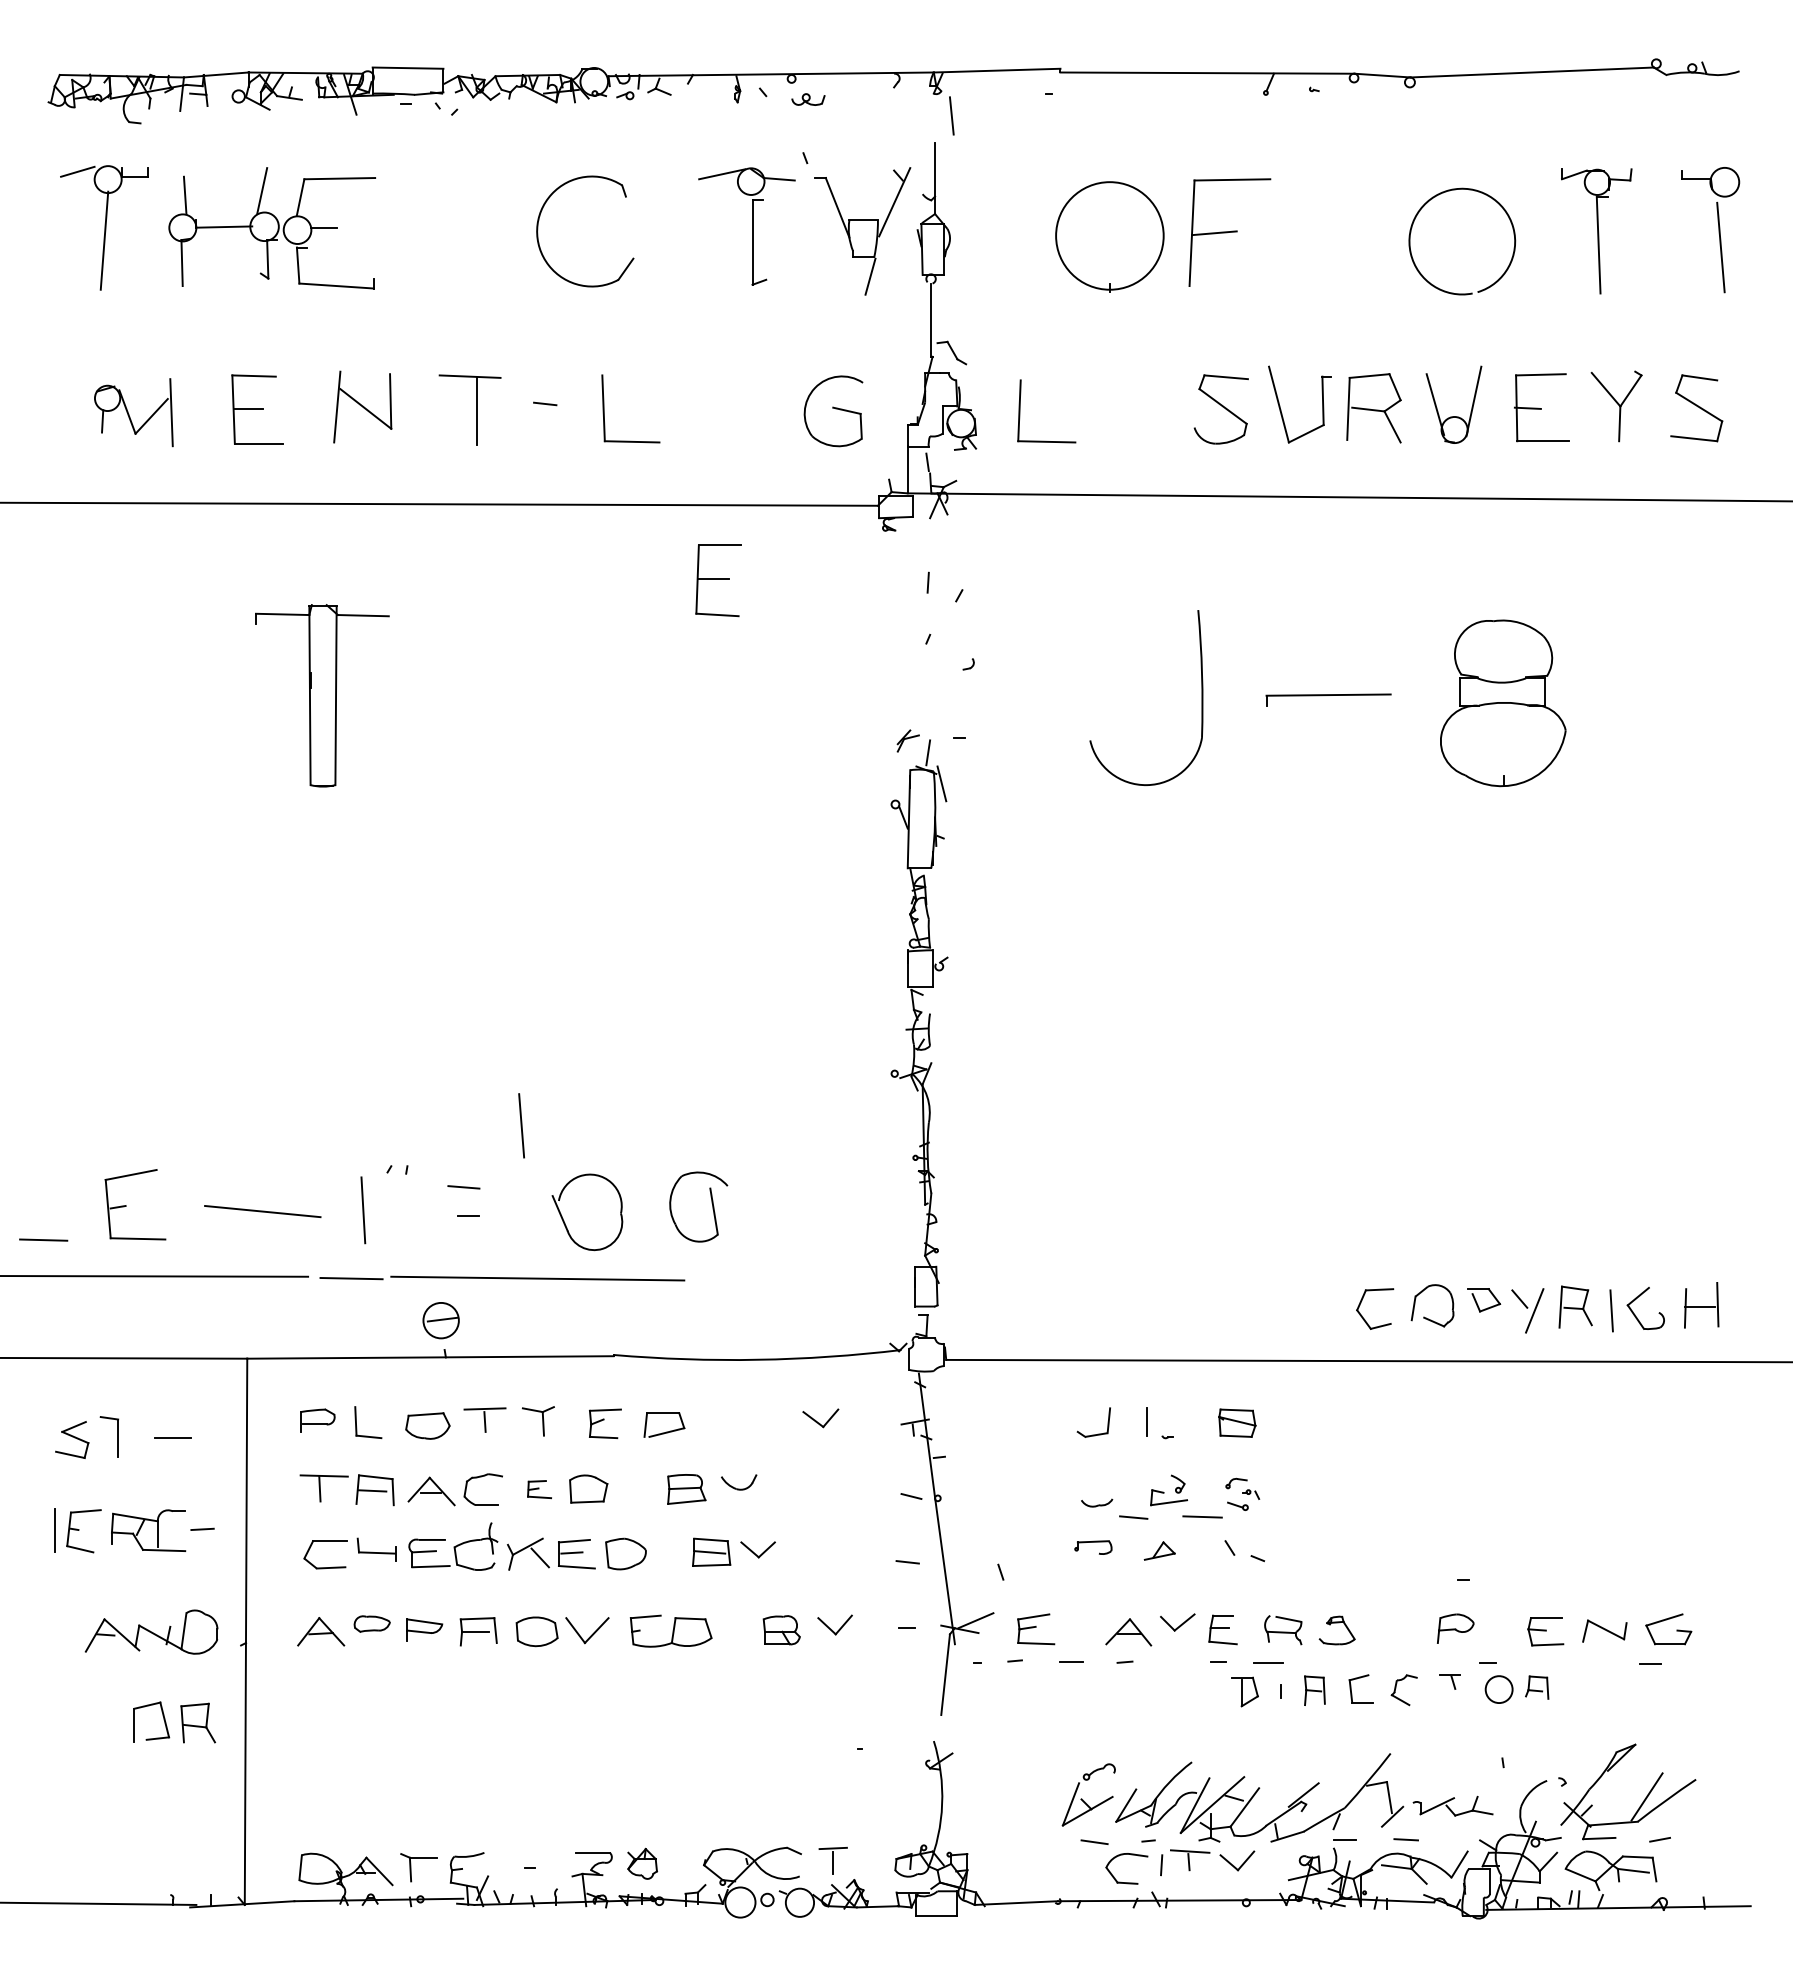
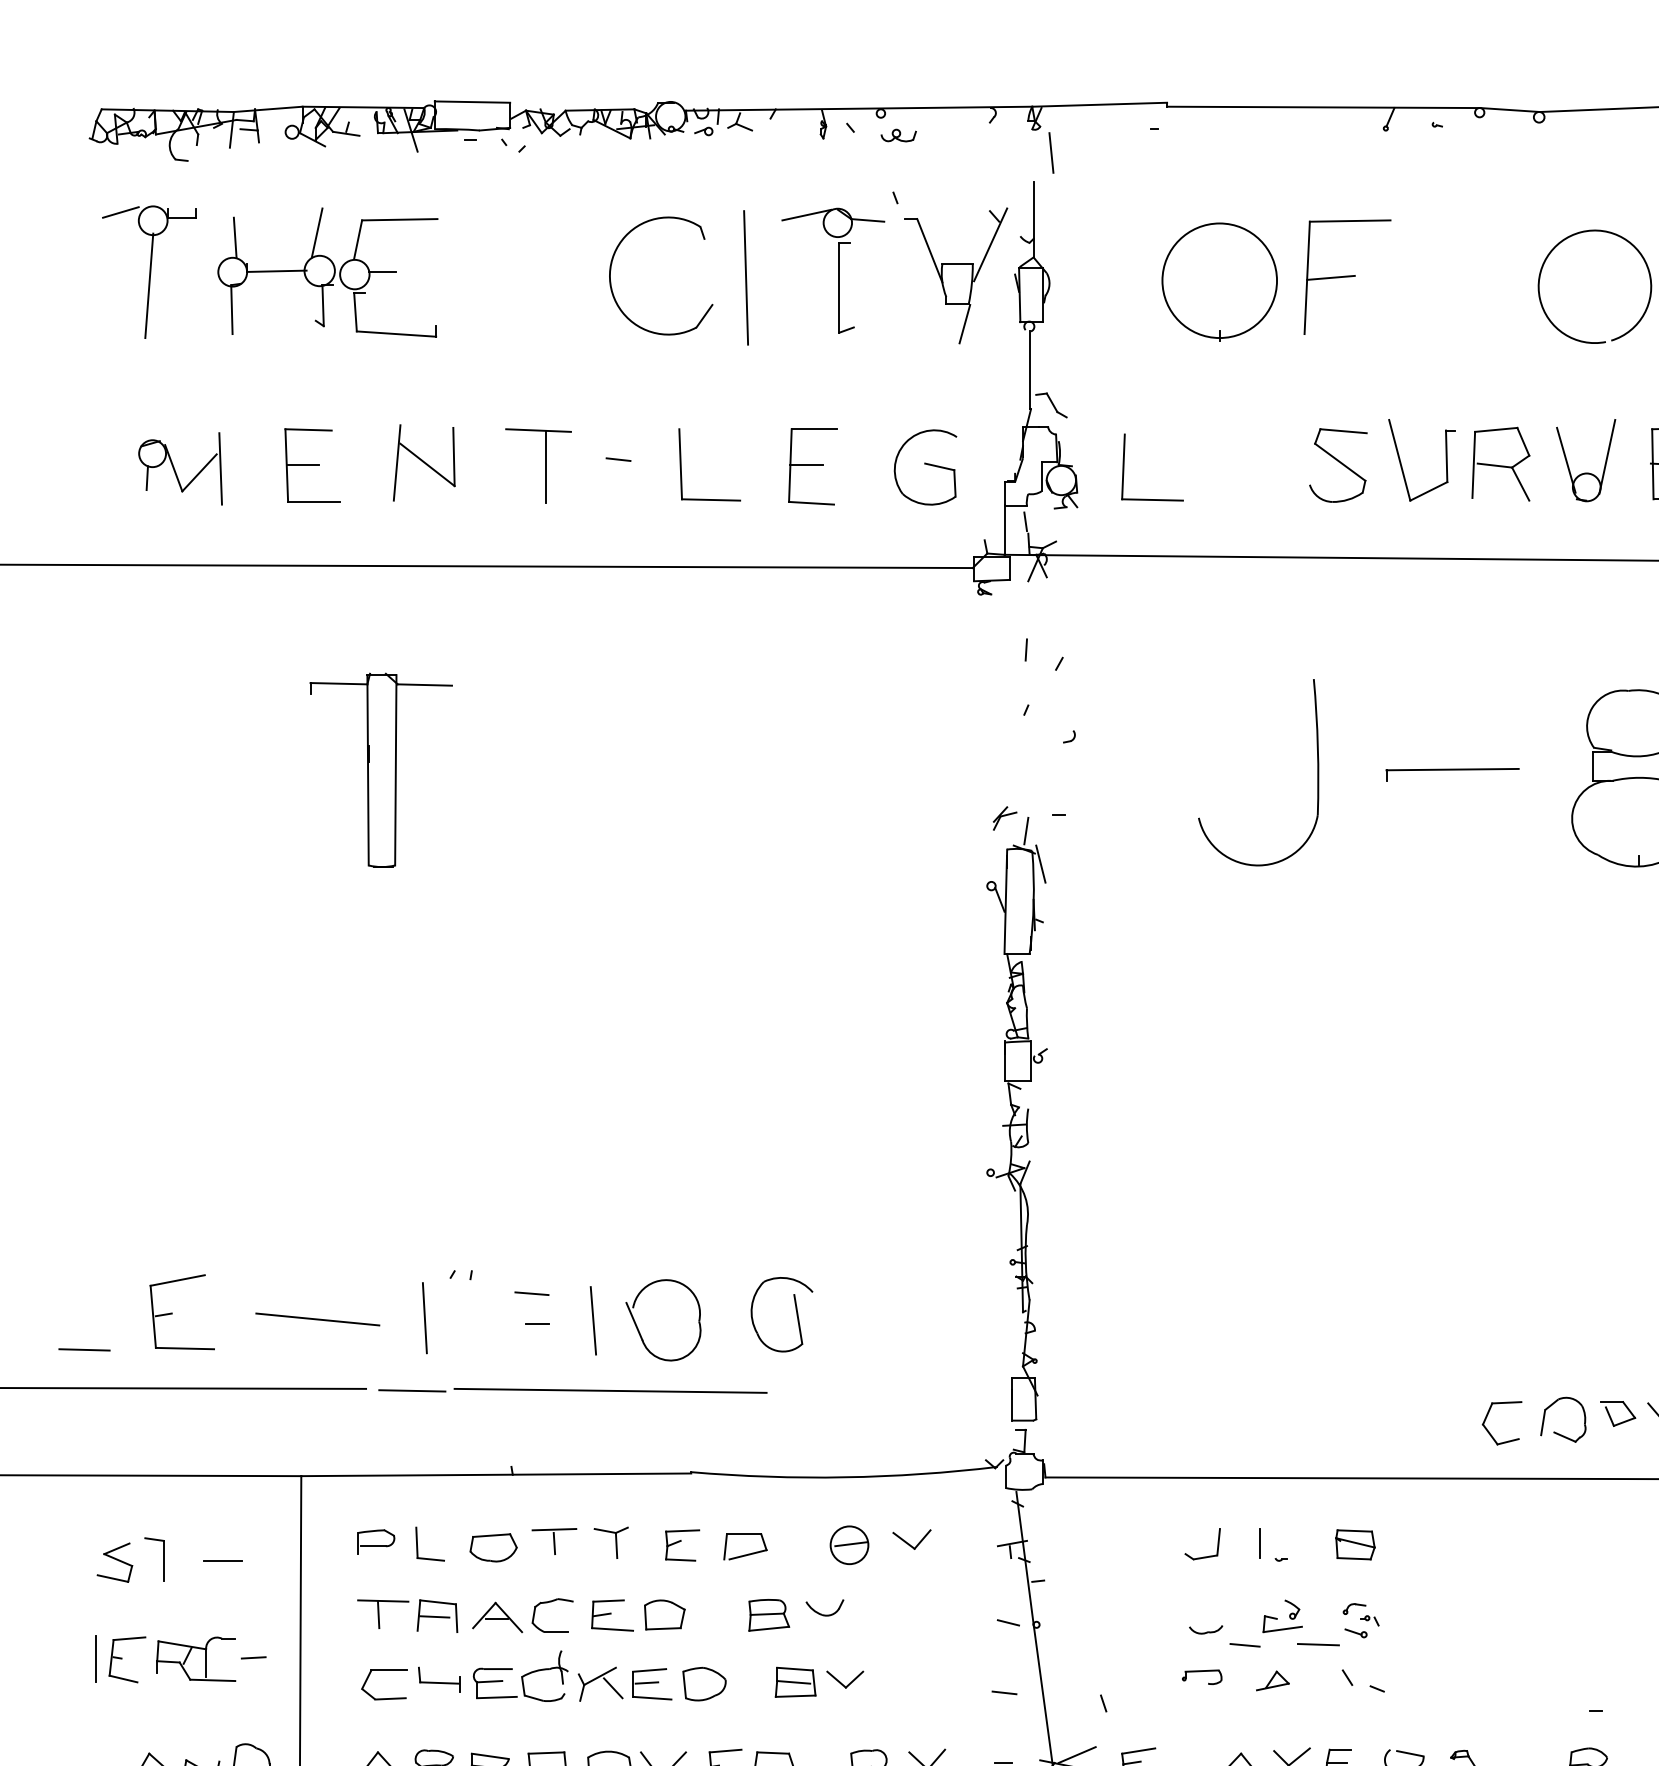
line: (664, 232) -> (745, 277), added
part: (718, 580) -> (812, 466), moved
line: (521, 1125) -> (593, 1320), moved
part: (440, 1320) -> (848, 1545), moved
part: (539, 1489) -> (612, 1615), size x1.67

